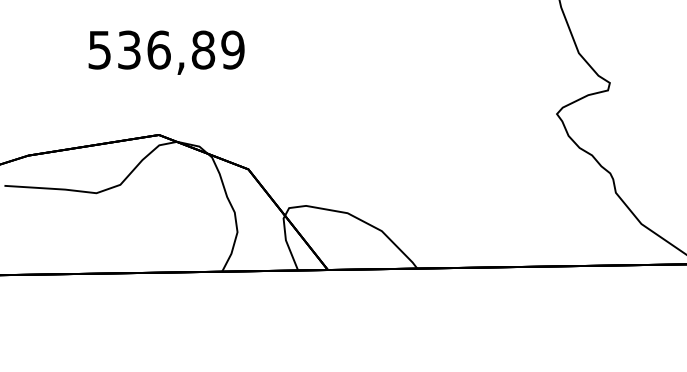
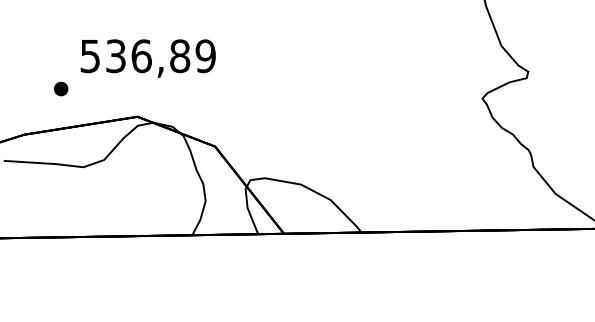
text: (165, 52) -> (147, 58), moved
part: (71, 102) -> (61, 88), added

